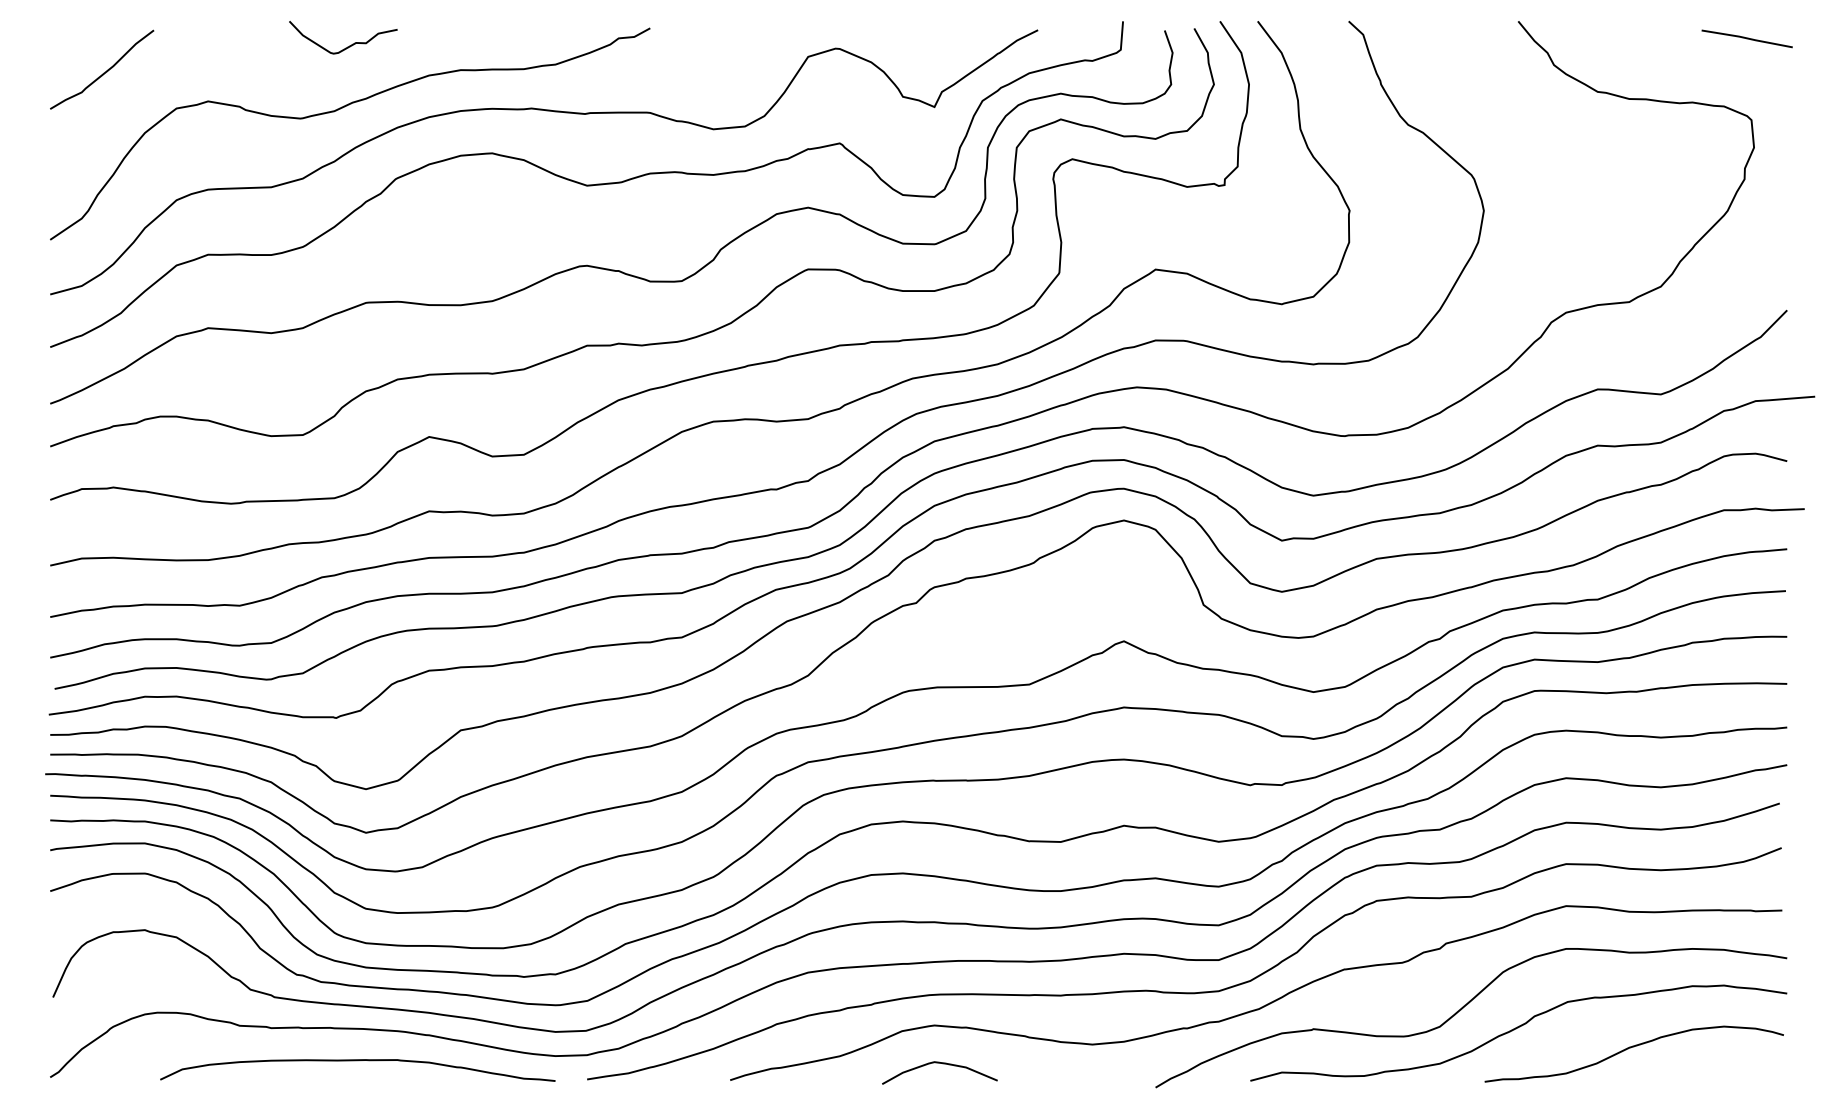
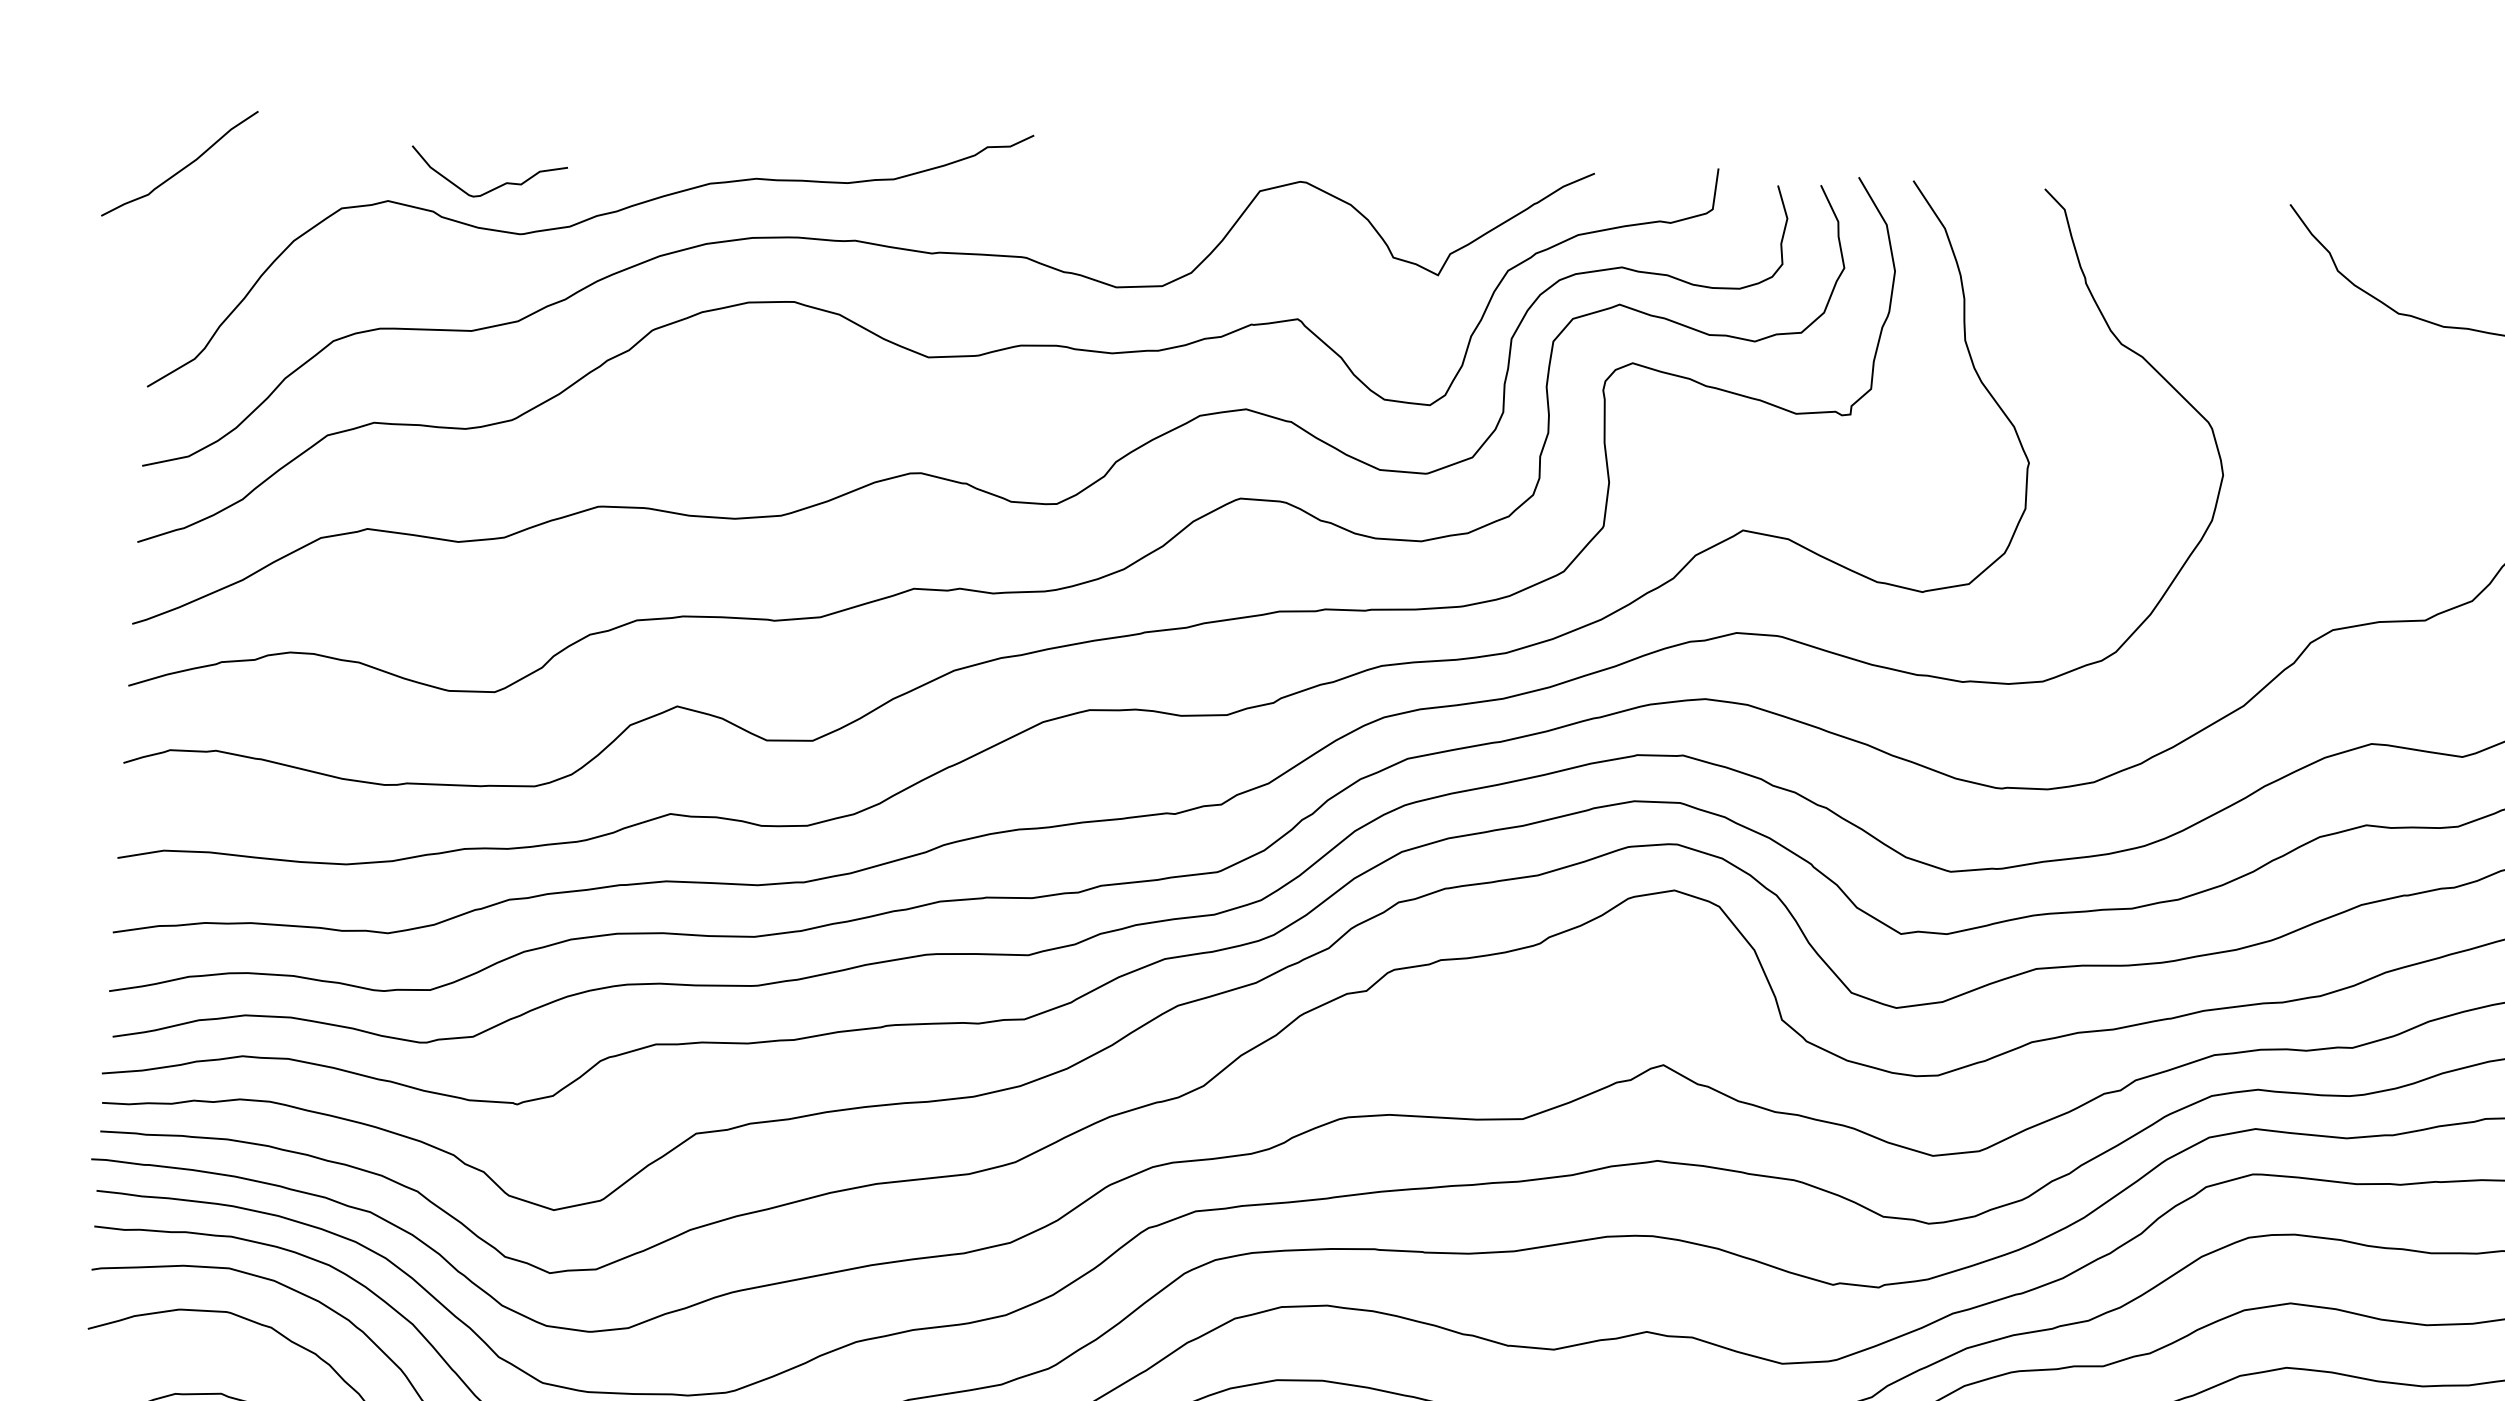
curve: (347, 46) -> (494, 187), moved
curve: (103, 72) -> (181, 167), moved

